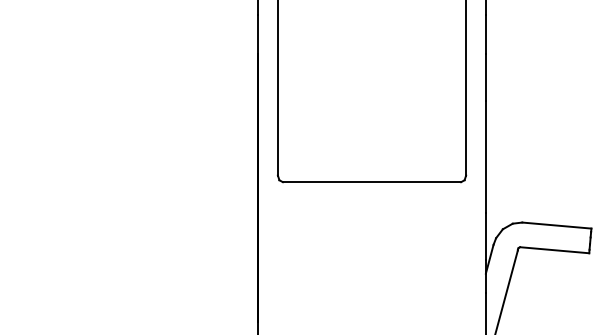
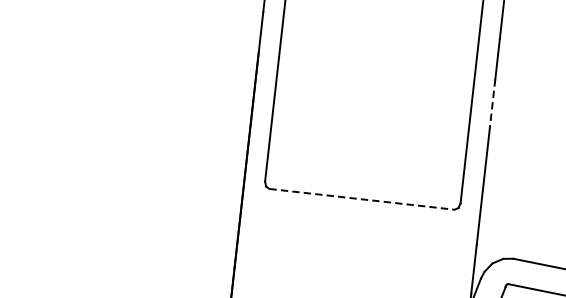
line: (485, 77) -> (492, 103), solid -> dashed
line: (372, 182) -> (362, 199), solid -> dashed

